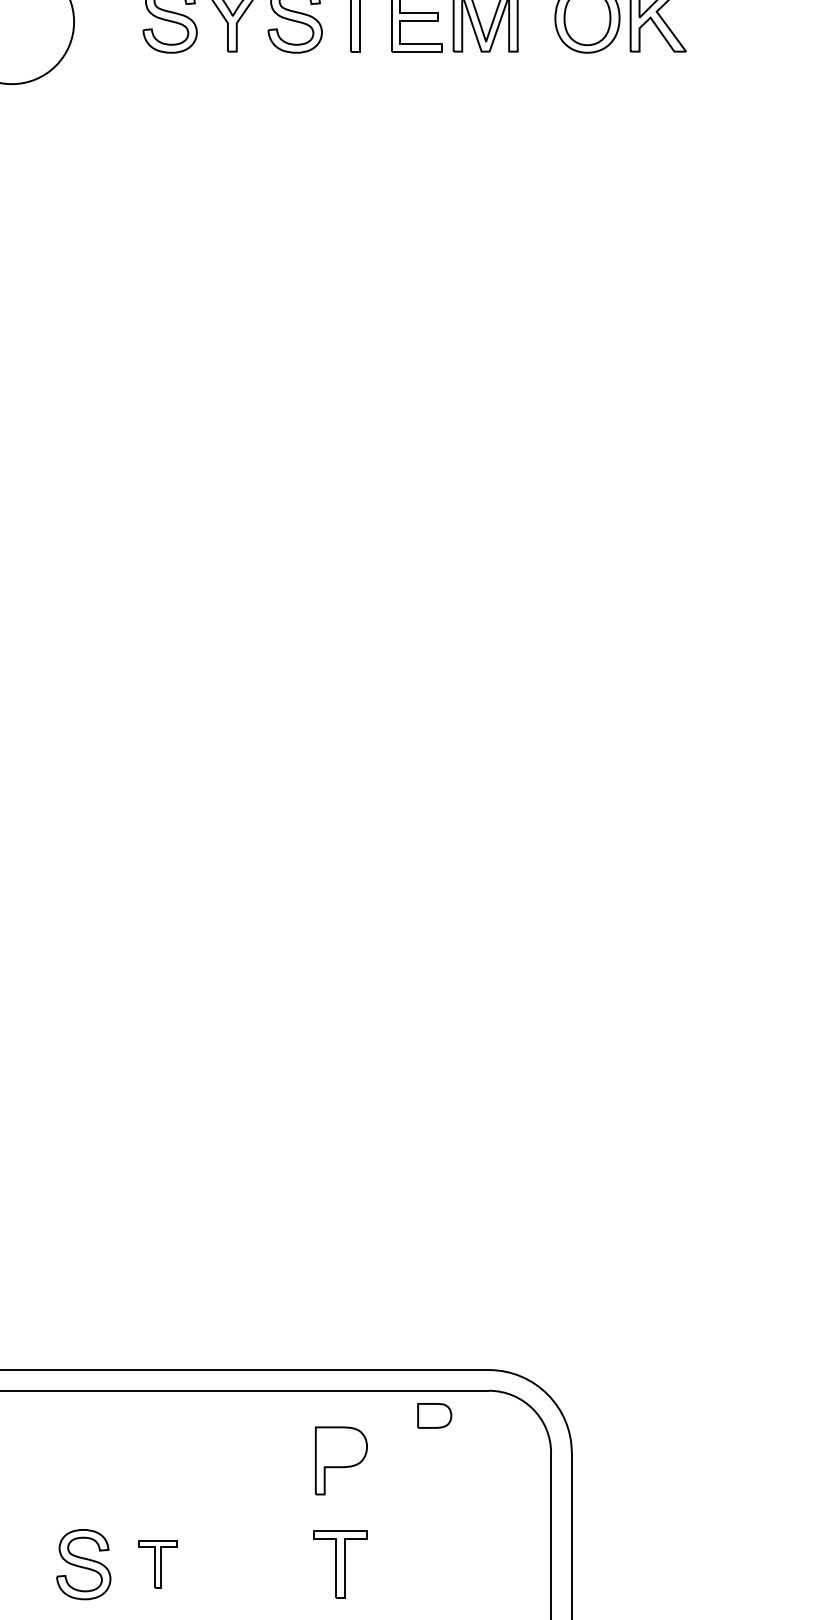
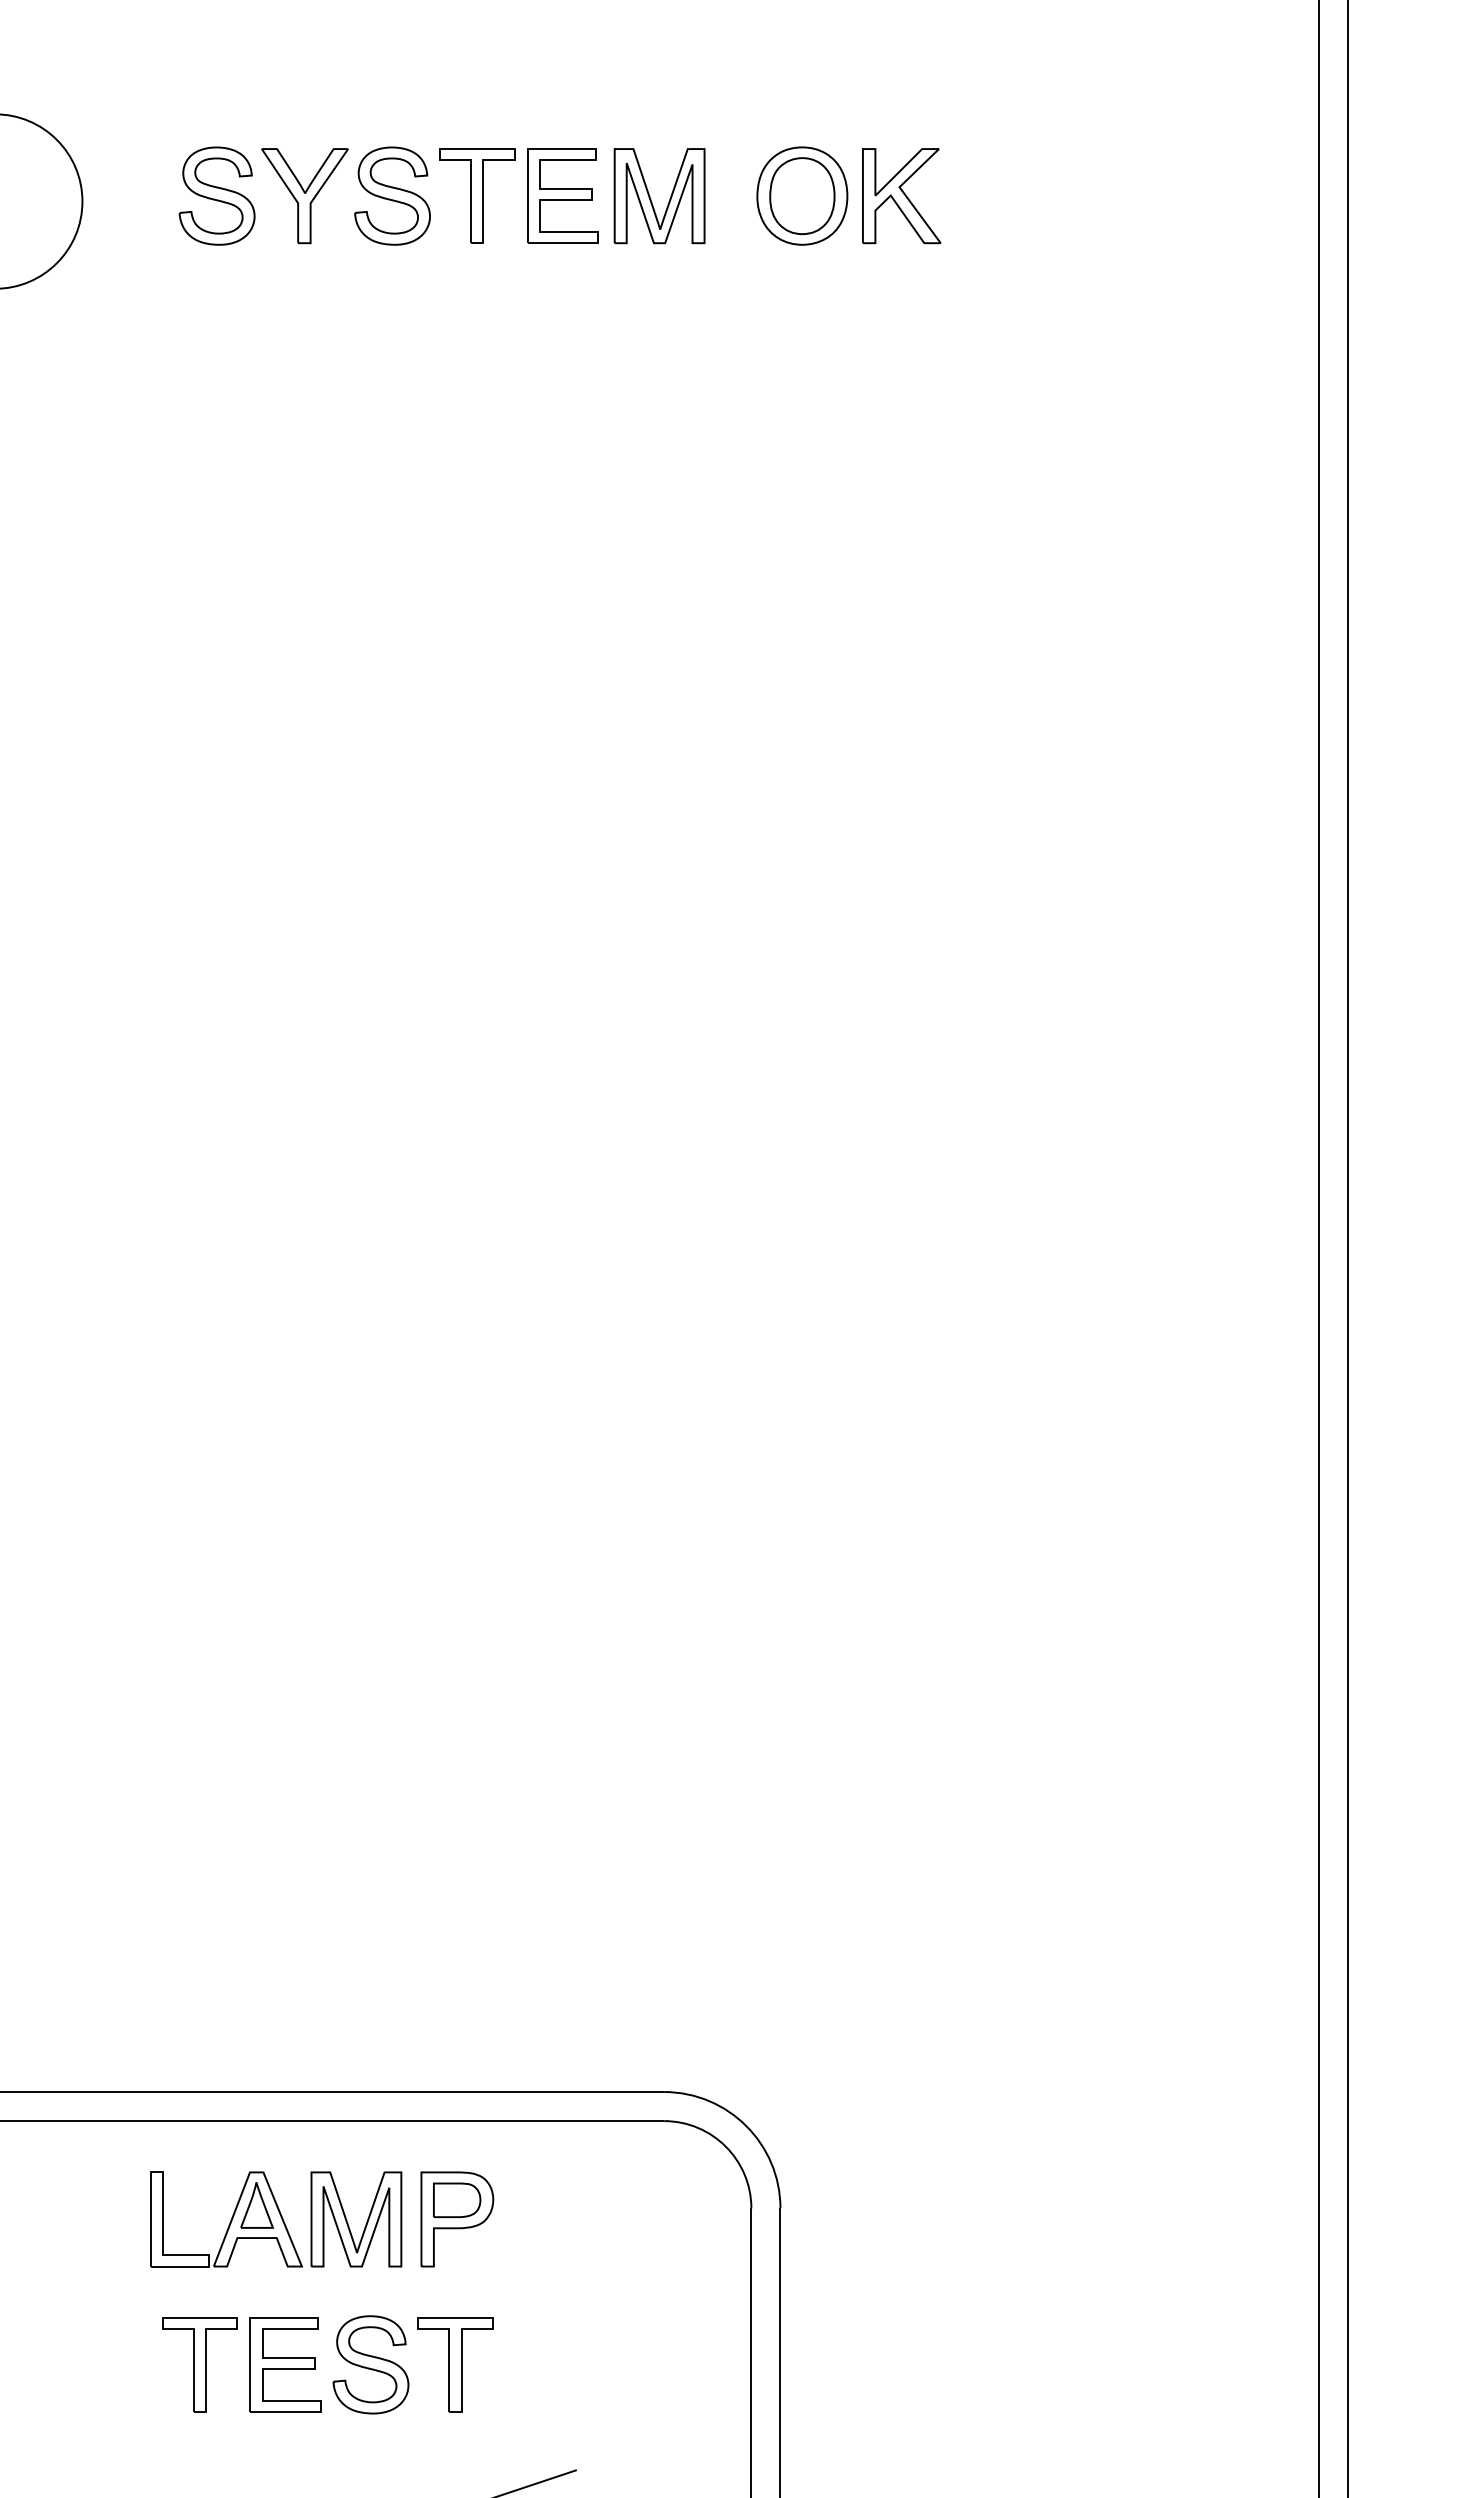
part: (434, 1416) -> (457, 2200), moved
part: (212, 1460) -> (276, 2219), added
part: (83, 1564) -> (370, 2364), moved
part: (157, 1564) -> (199, 2364), size x1.43
part: (218, 1564) -> (285, 2364), added

